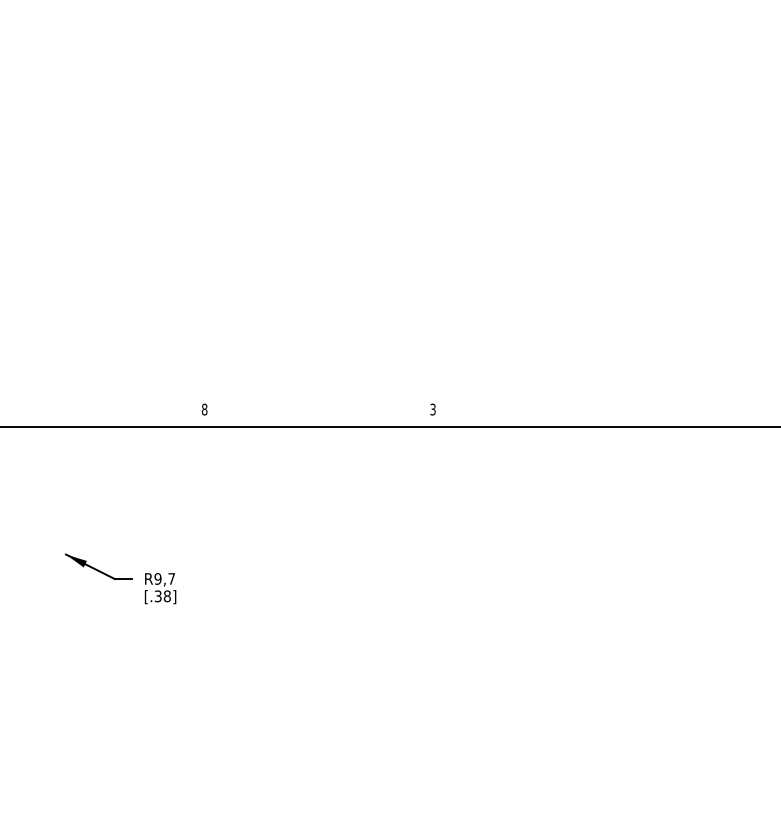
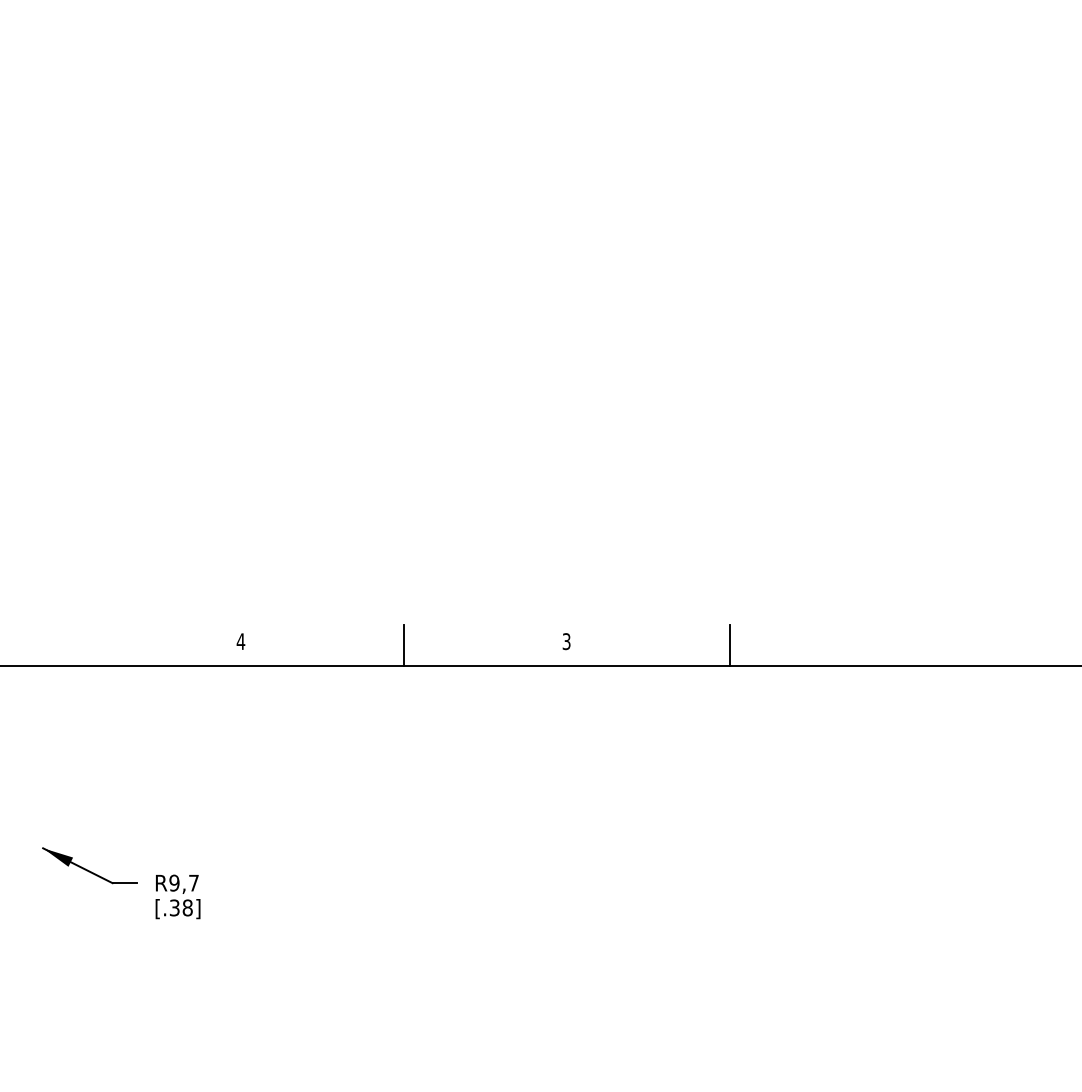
text: (204, 409) -> (240, 641), 8 -> 4
line: (318, 412) -> (403, 645), added
line: (547, 412) -> (729, 645), added

